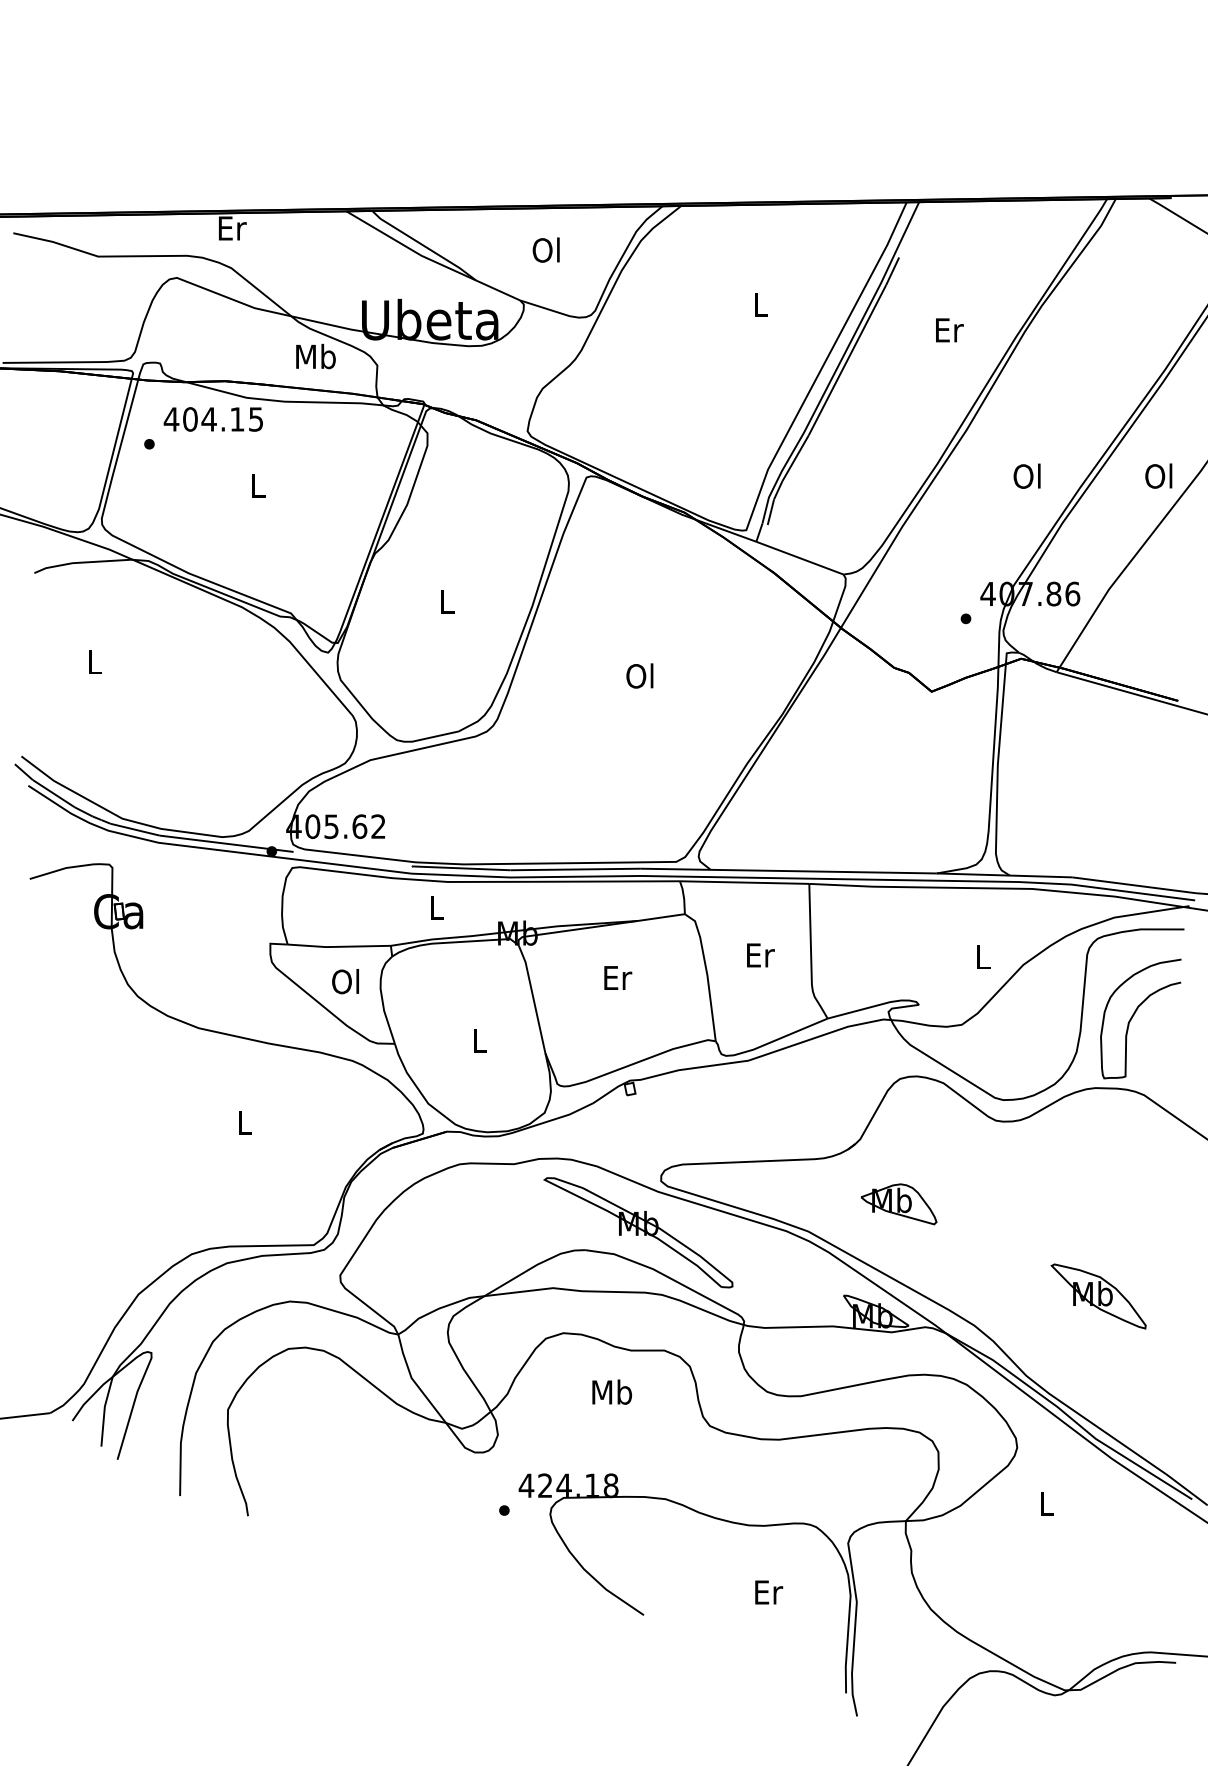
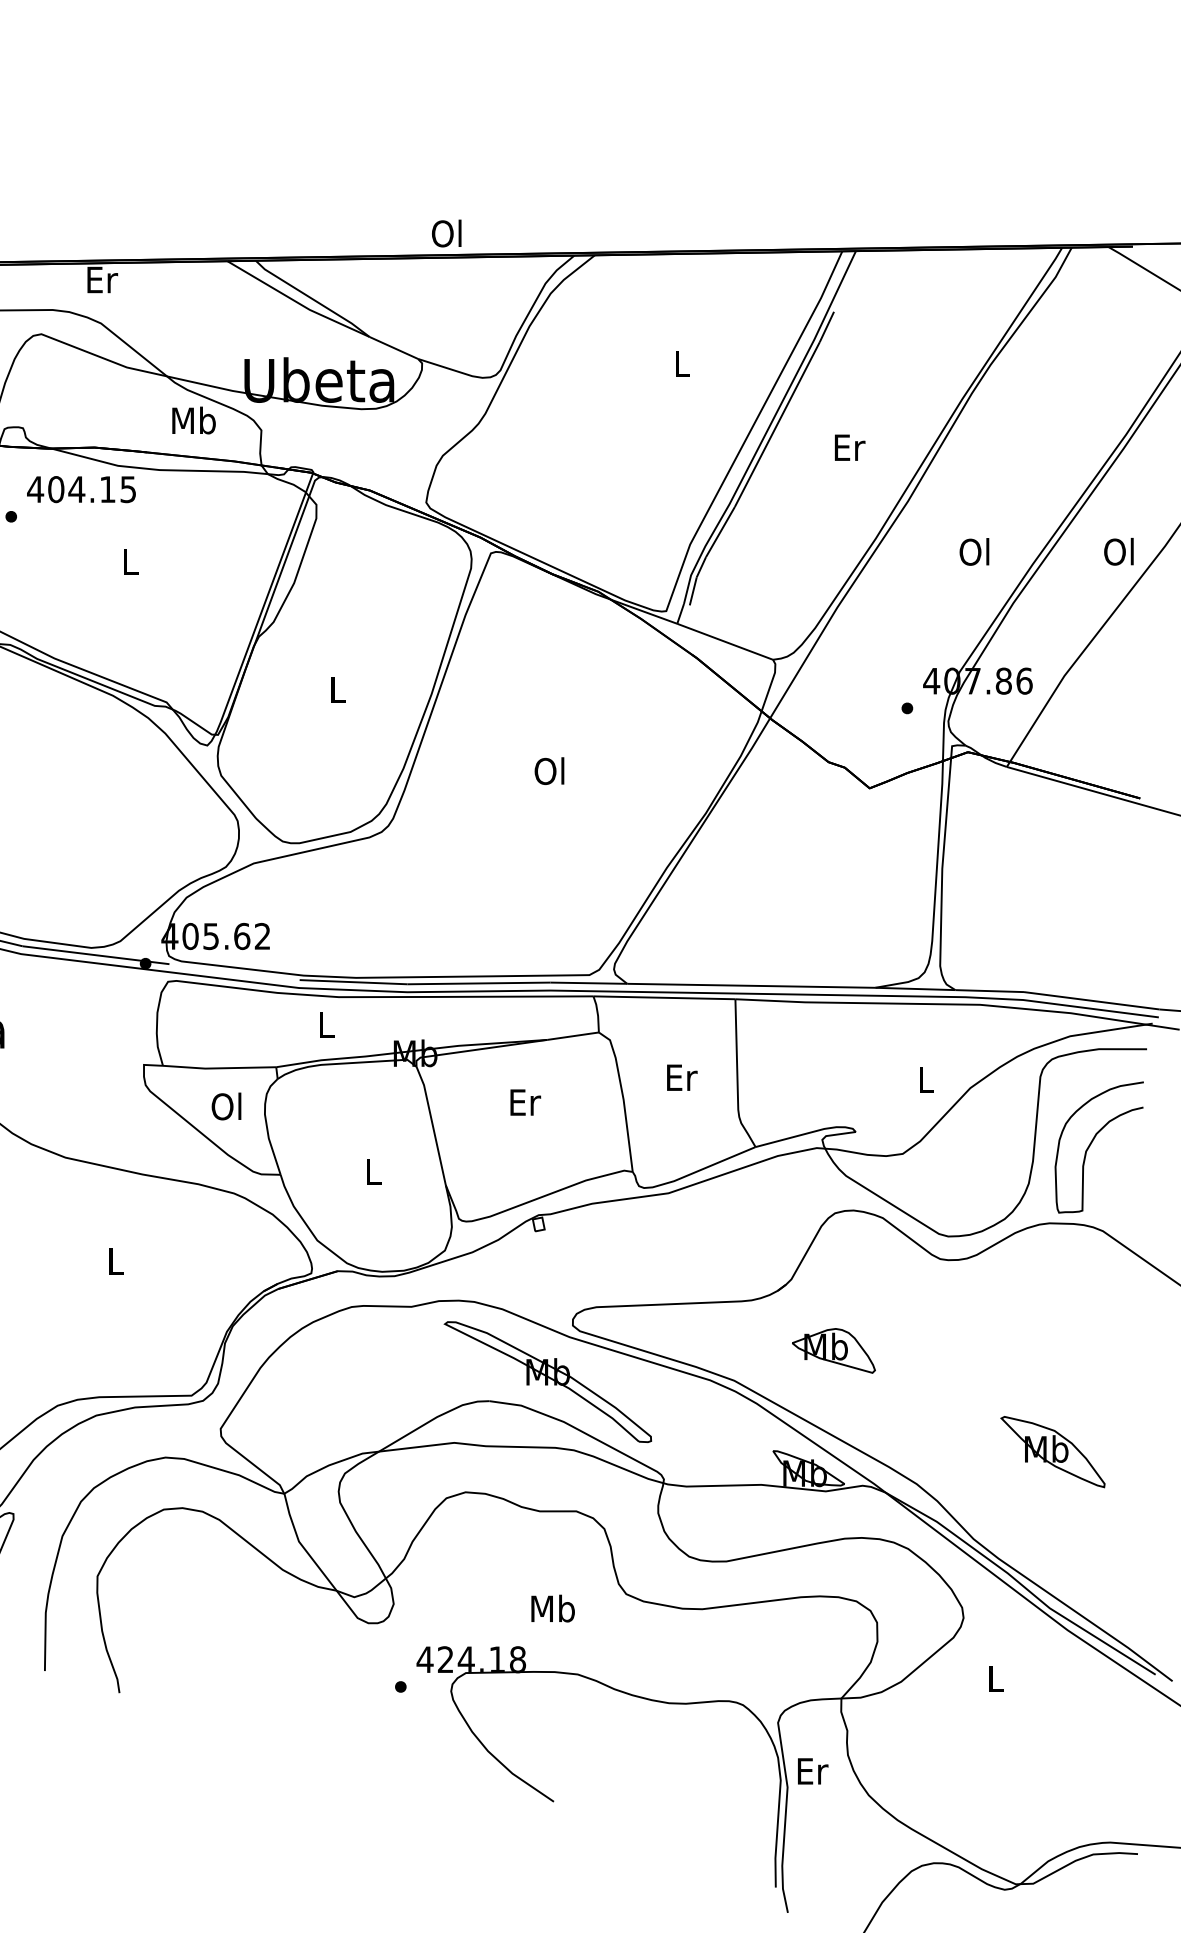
text: (545, 249) -> (445, 232), moved
text: (949, 330) -> (849, 447), moved
text: (612, 1391) -> (553, 1607), moved
text: (769, 1592) -> (813, 1771), moved

